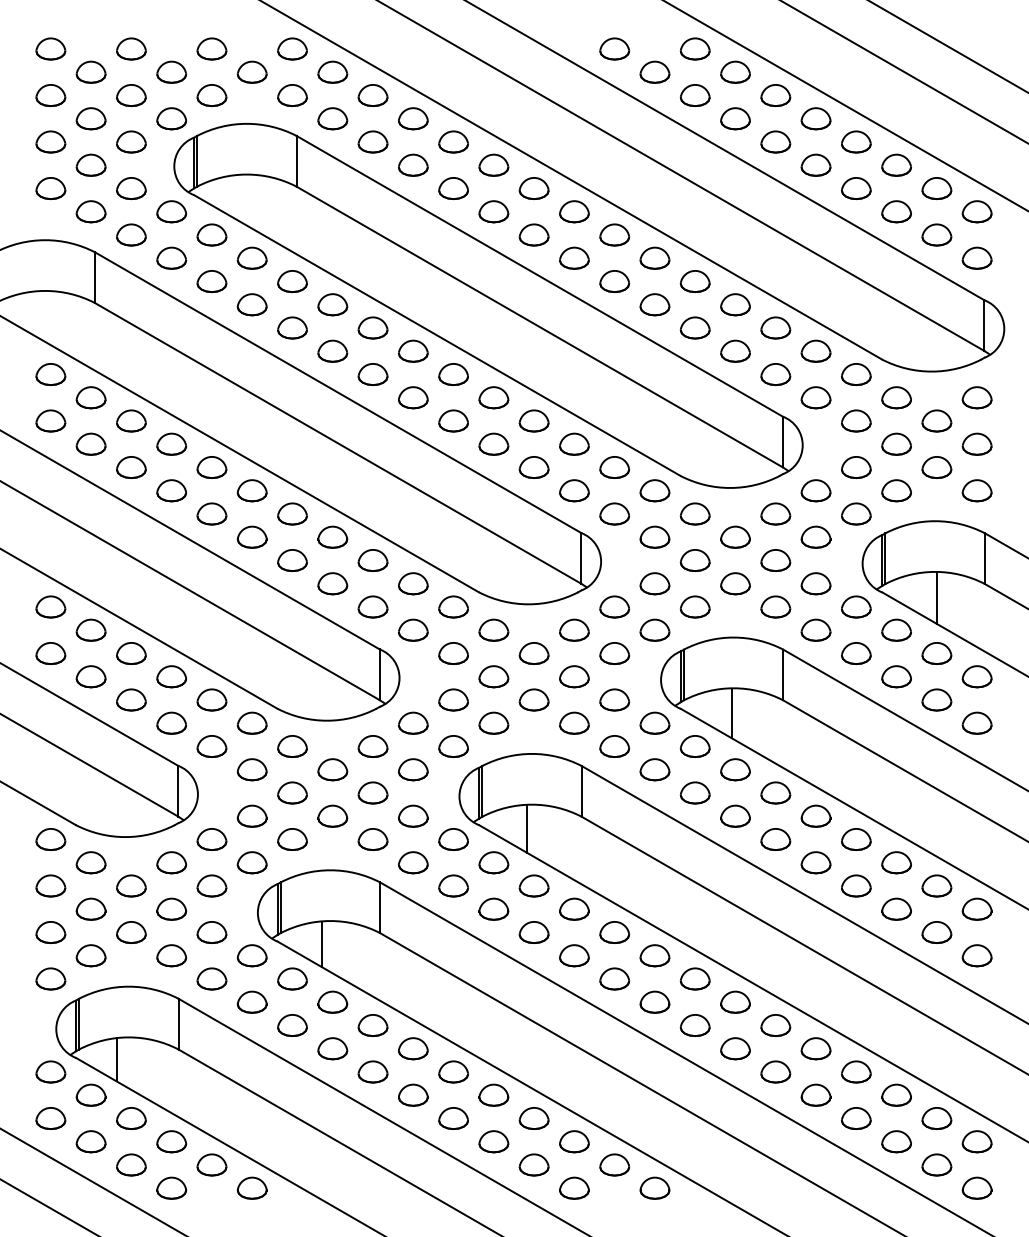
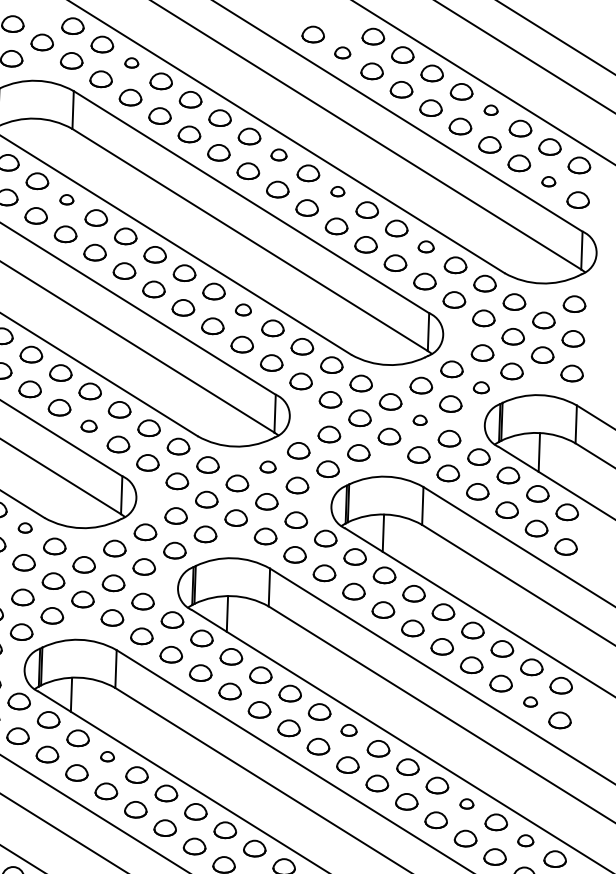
part: (654, 71) -> (342, 52), size x0.7
part: (372, 95) -> (131, 62), size x0.6
part: (856, 141) -> (491, 109), size x0.6
part: (574, 211) -> (279, 154), size x0.7
part: (936, 234) -> (548, 181), size x0.6
part: (654, 257) -> (337, 191), size x0.6
part: (292, 281) -> (66, 199), size x0.6
part: (775, 327) -> (425, 246), size x0.7
part: (533, 420) -> (243, 309), size x0.7
part: (856, 513) -> (481, 387), size x0.7
part: (775, 560) -> (419, 420), size x0.6
part: (332, 583) -> (88, 425), size x0.7
part: (574, 629) -> (268, 466), size x0.7
part: (251, 722) -> (24, 527), size x0.6
part: (936, 932) -> (530, 701), size x0.6
part: (694, 978) -> (348, 730), size x0.7
part: (372, 1025) -> (107, 756), size x0.6
part: (856, 1071) -> (467, 803), size x0.6
part: (936, 1118) -> (525, 840), size x0.7

